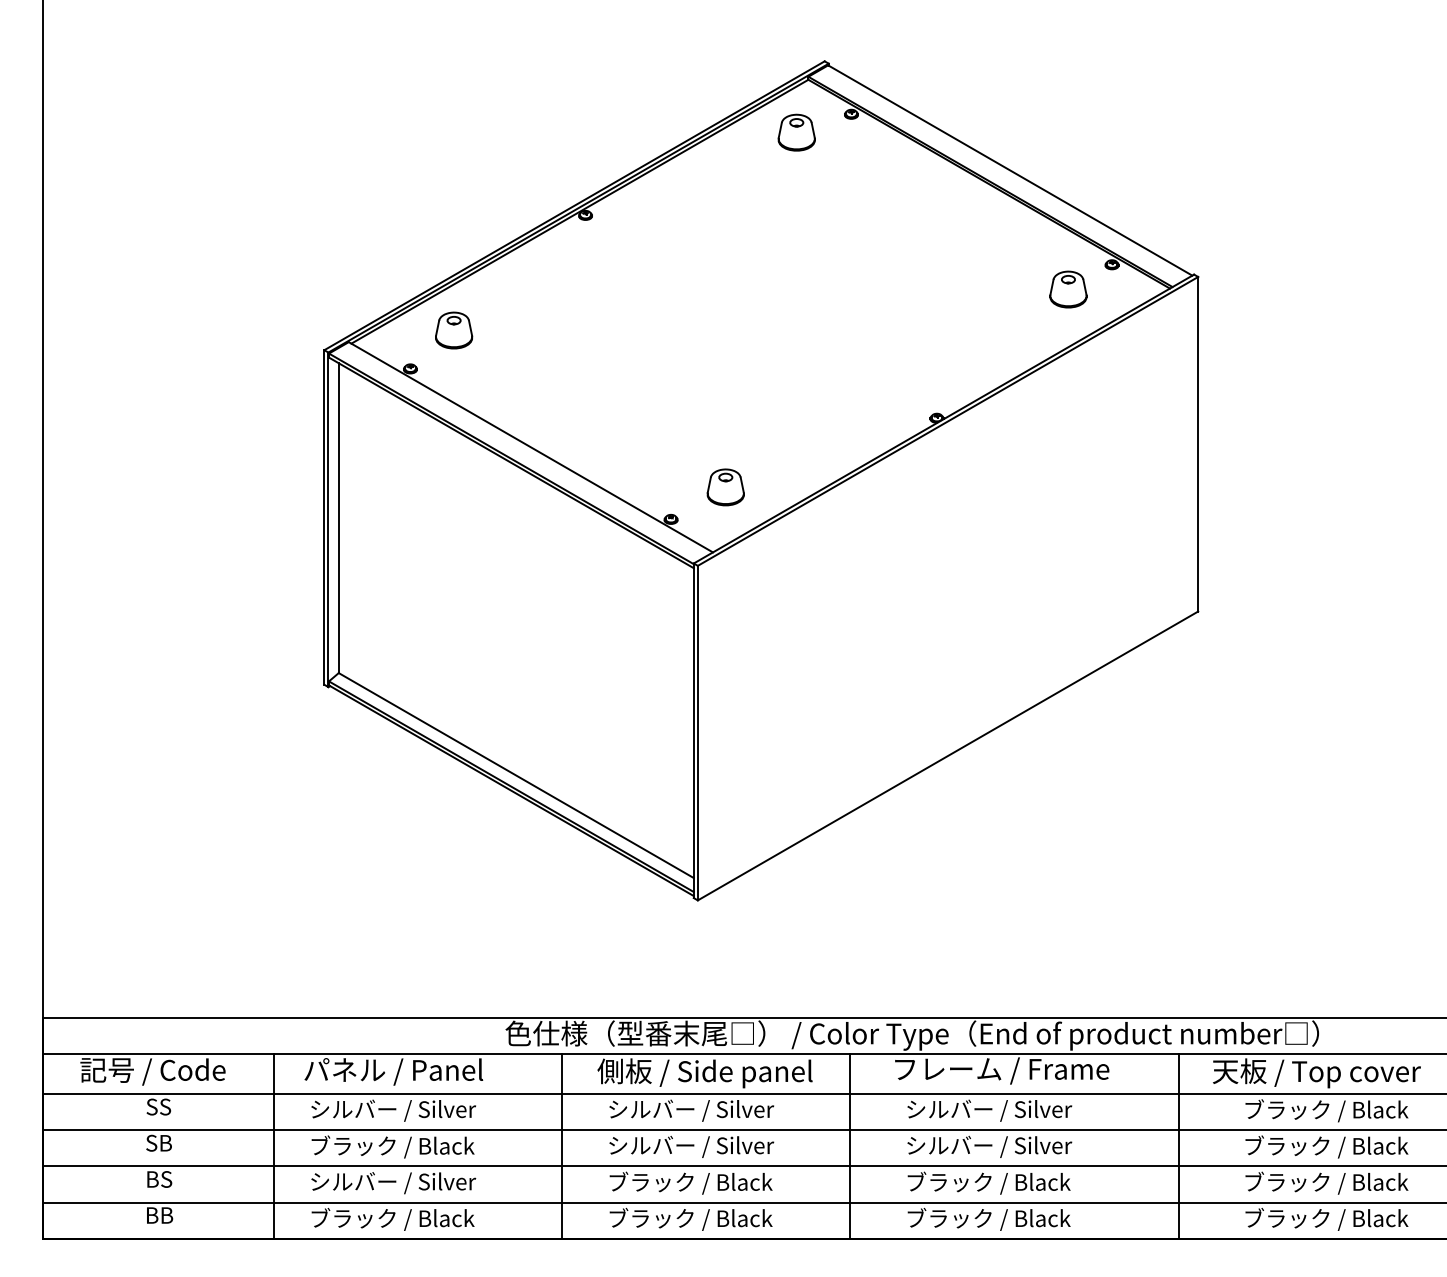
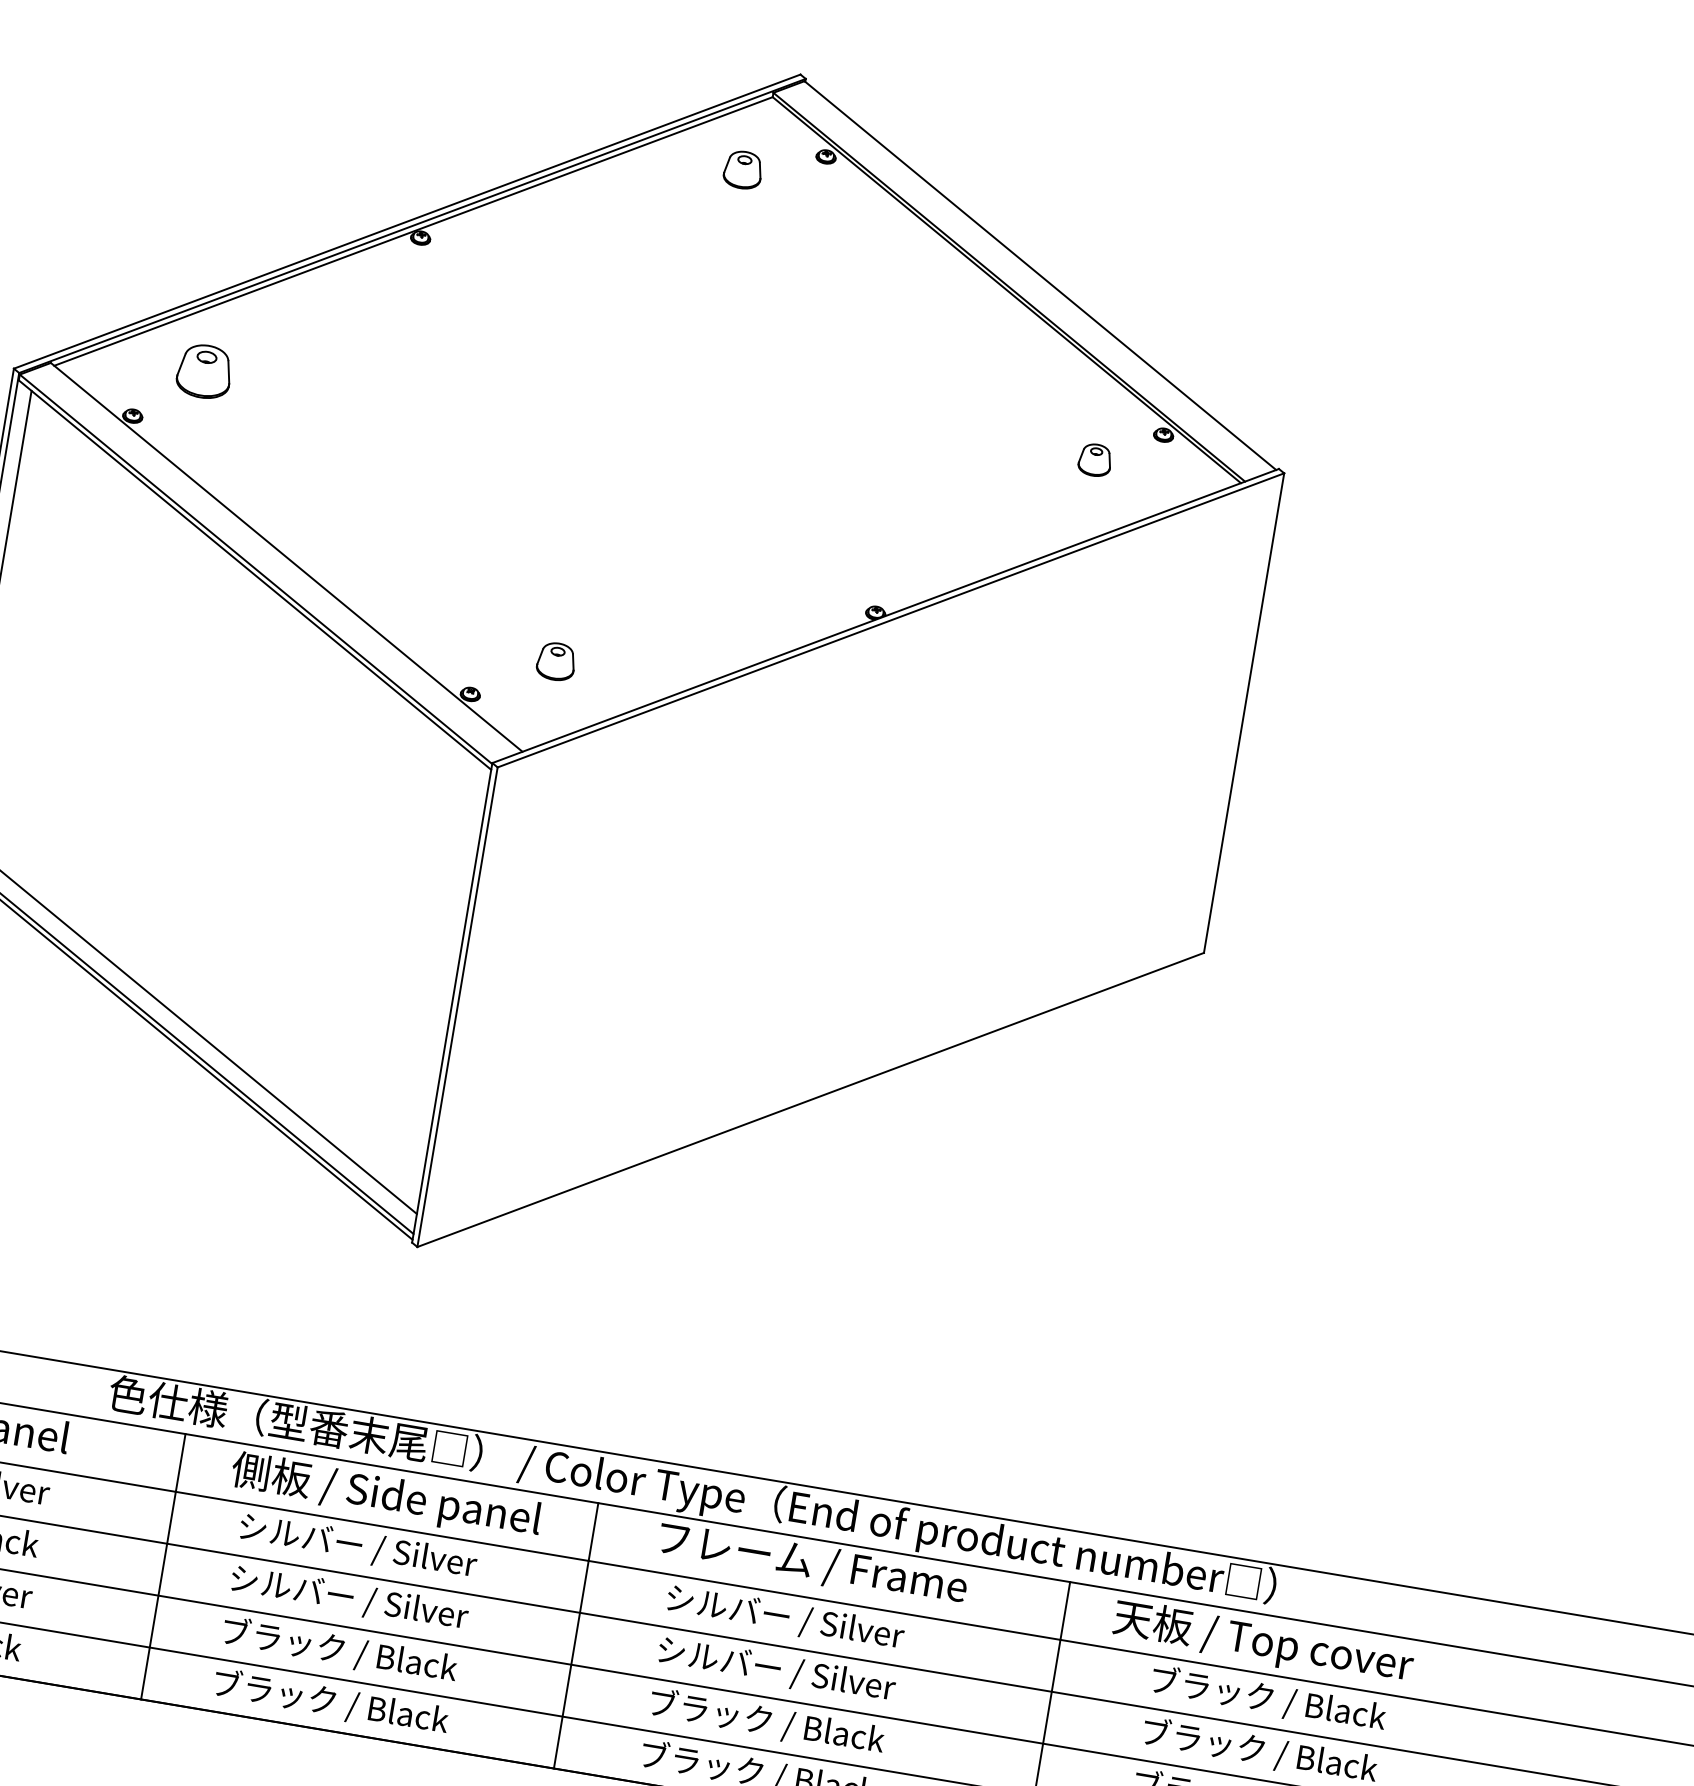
part: (796, 132) -> (743, 169), size x0.7
part: (1068, 289) -> (1095, 460), size x0.6
part: (725, 487) -> (556, 661), size x0.7

